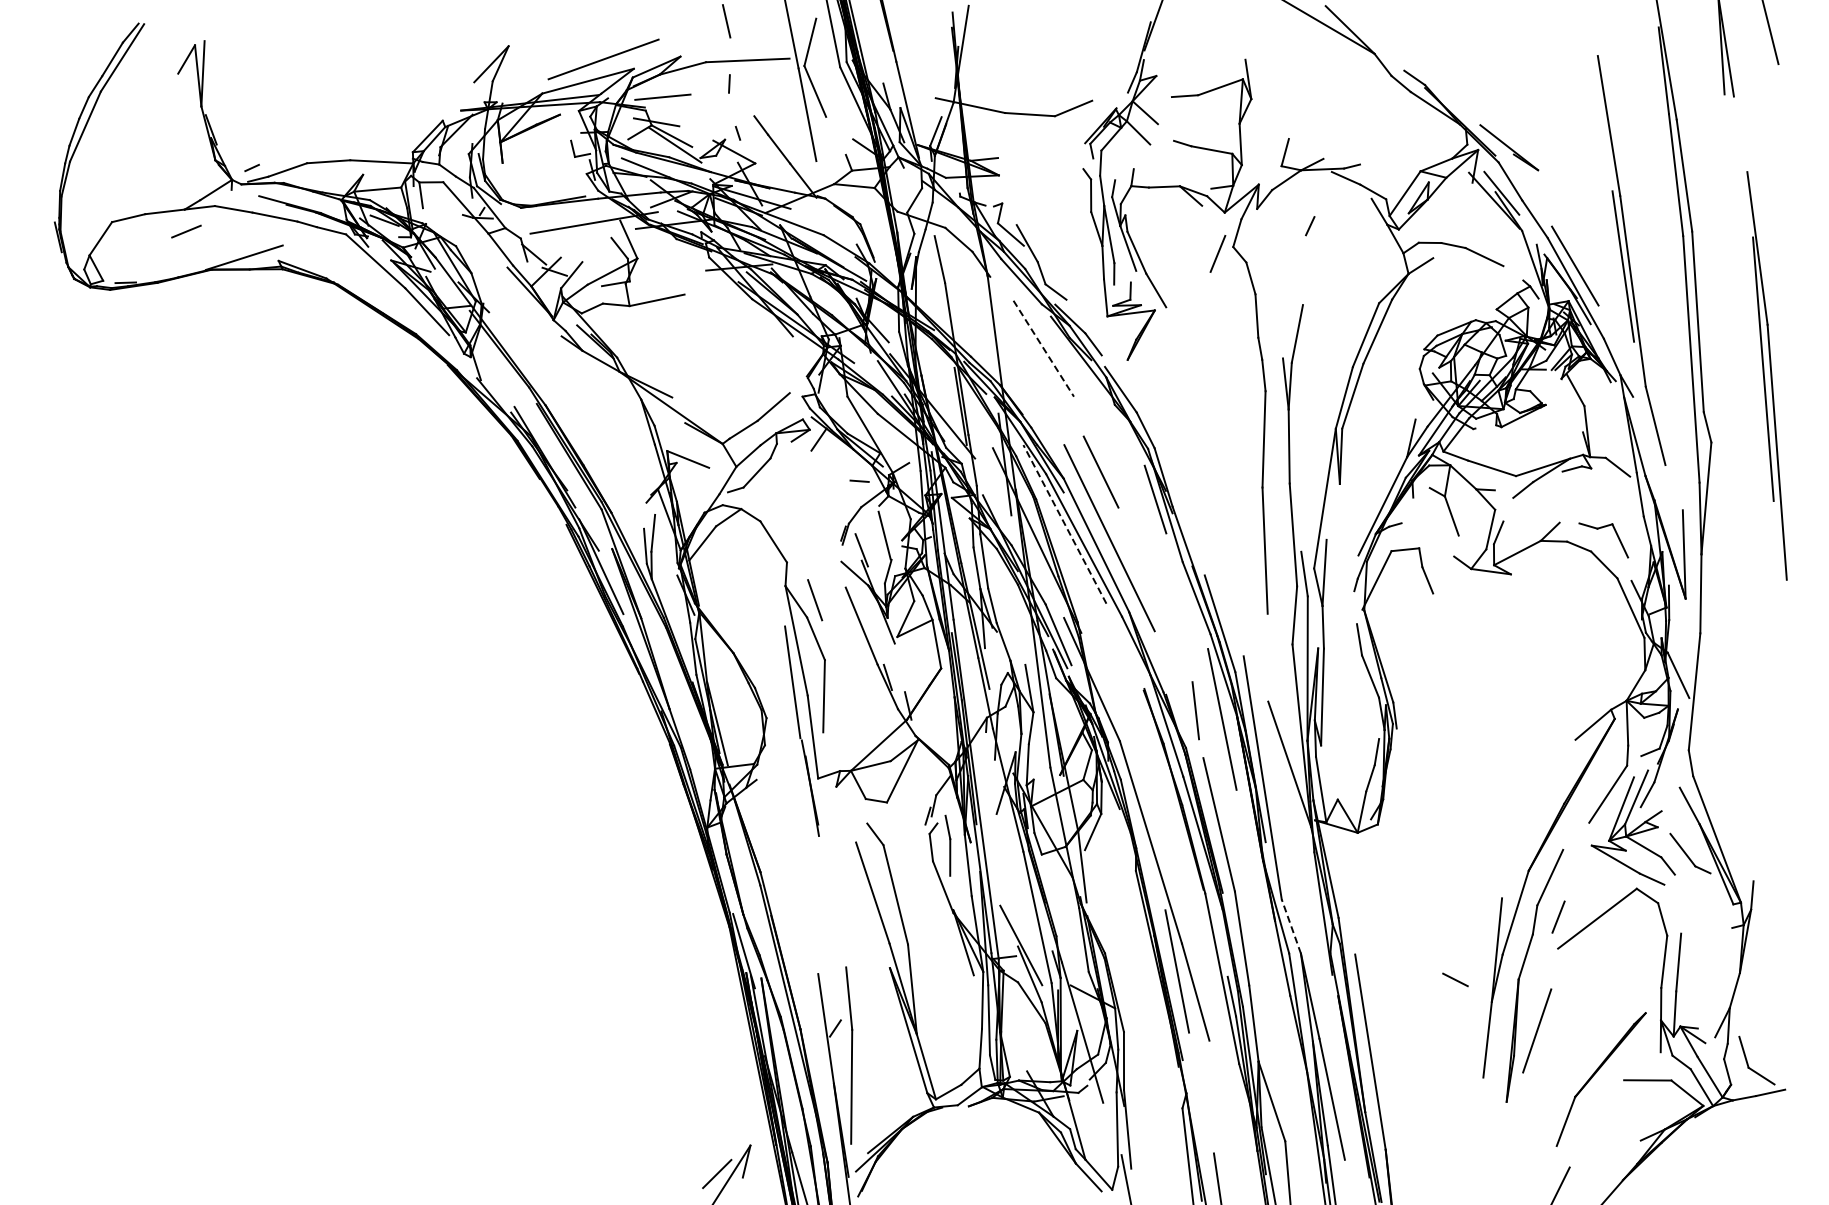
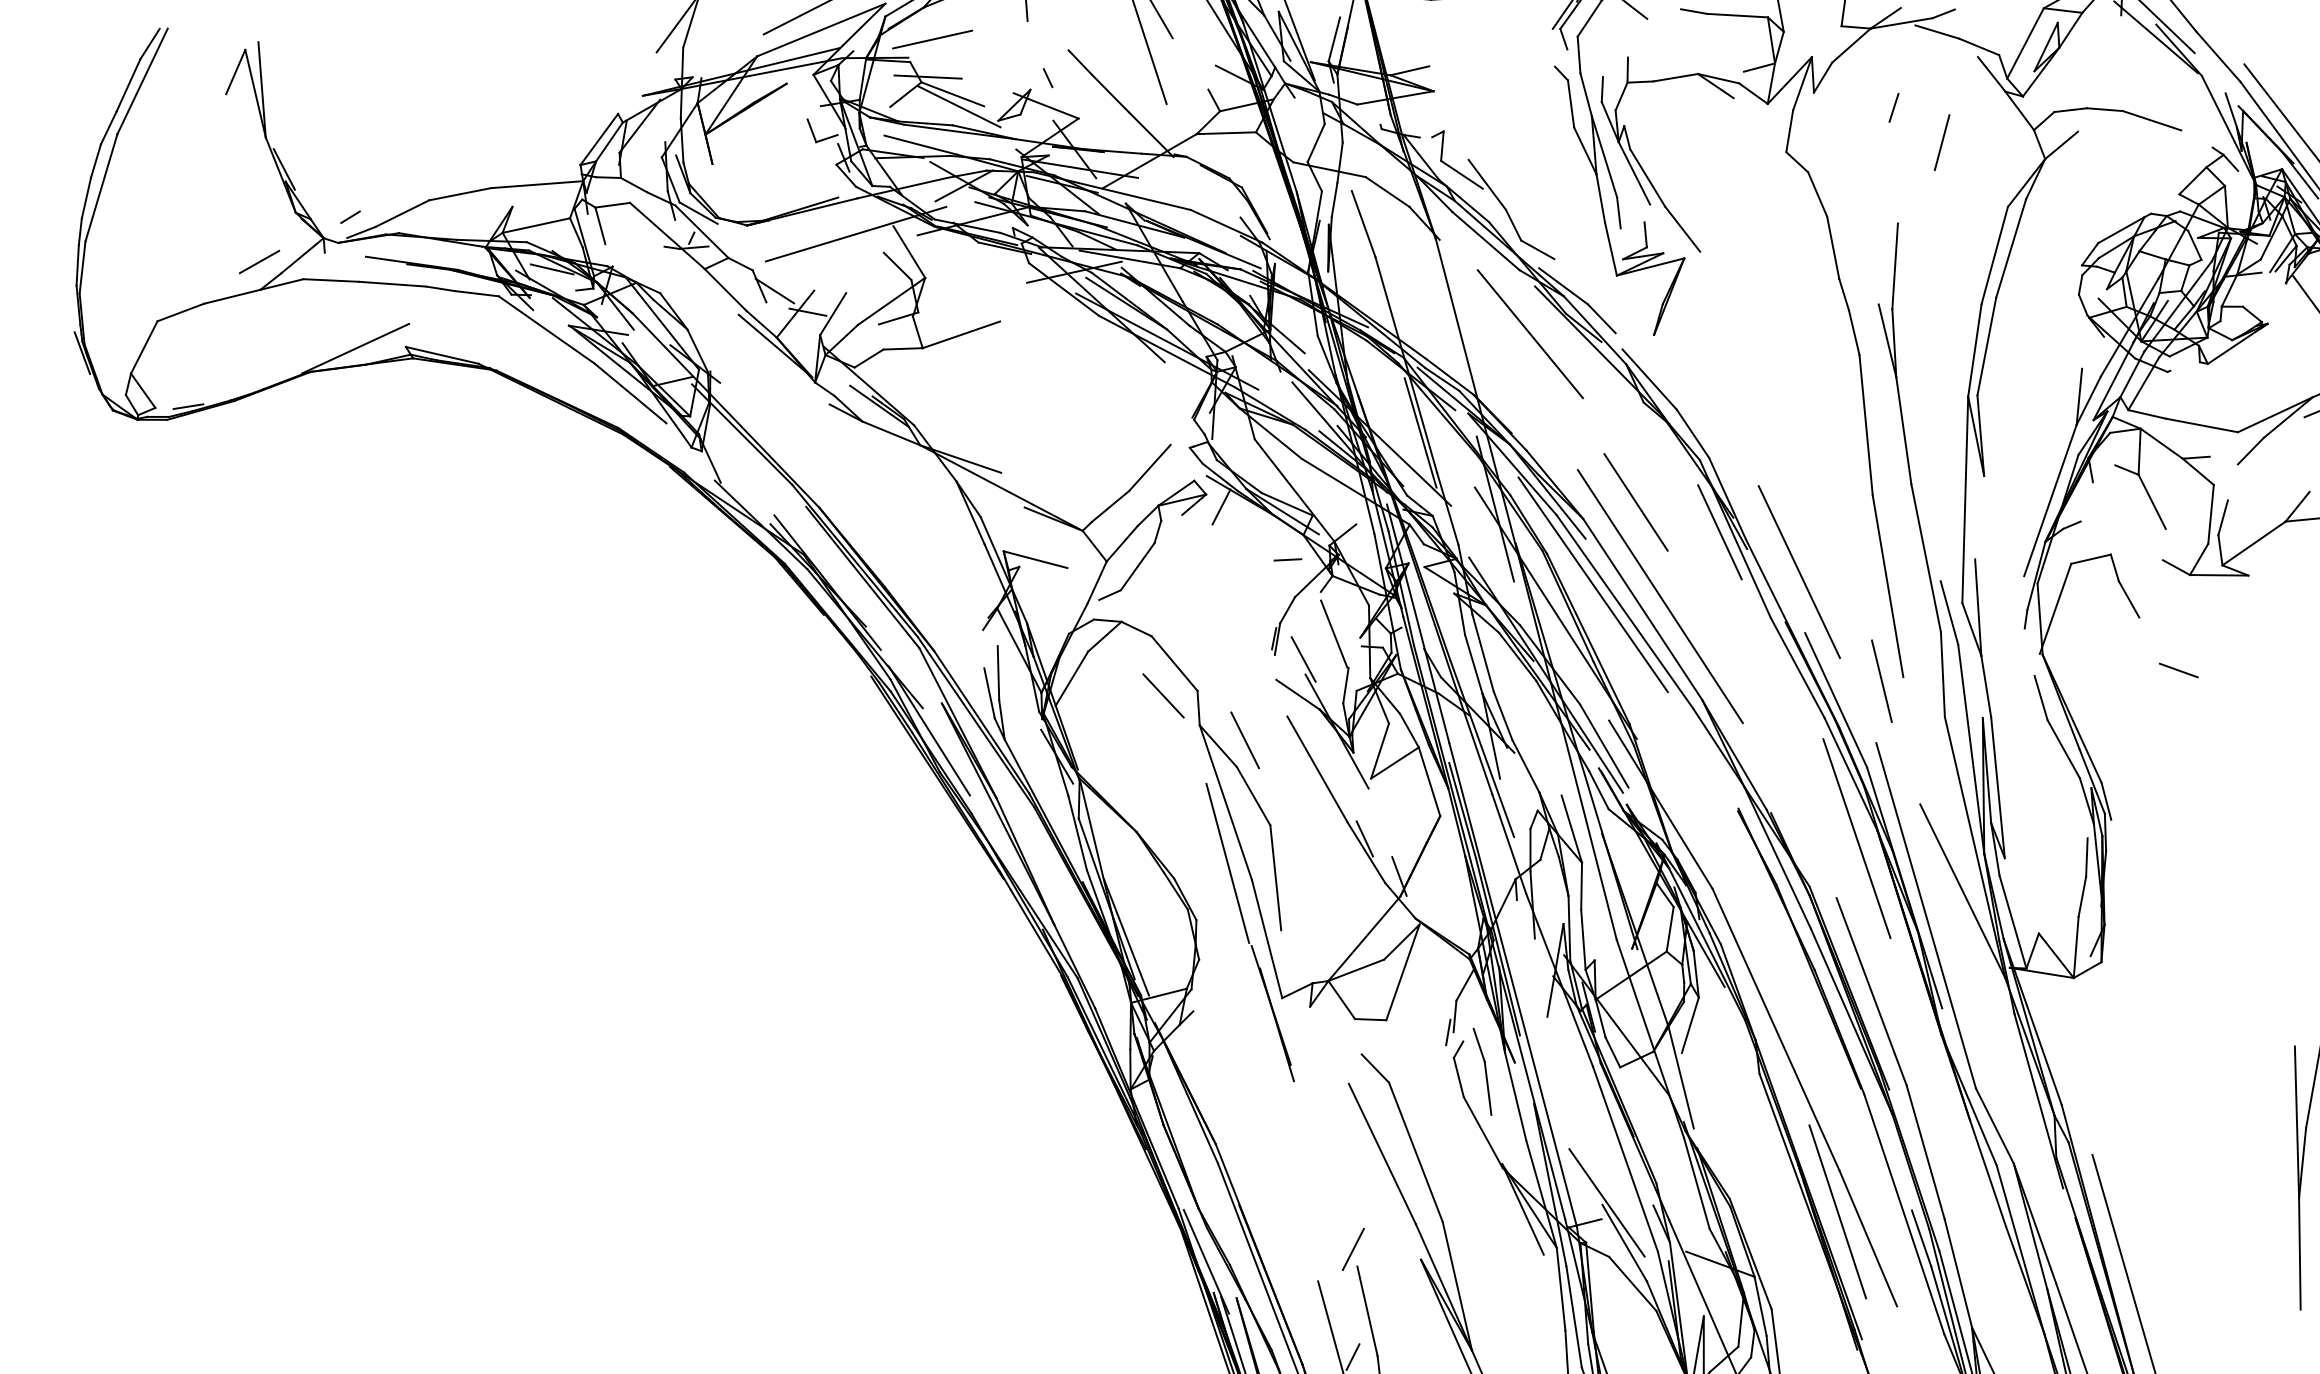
line: (186, 231) -> (259, 261), moved
line: (1217, 253) -> (1941, 142), moved
line: (1043, 348) -> (1529, 333), dashed -> solid
line: (1064, 524) -> (1592, 585), dashed -> solid
line: (1205, 533) -> (1798, 572), added
line: (763, 562) -> (1163, 695), added
line: (1195, 710) -> (1881, 681), moved
line: (1291, 926) -> (1995, 1125), dashed -> solid
line: (844, 955) -> (1352, 1249), added
line: (1455, 979) -> (2178, 669), moved

